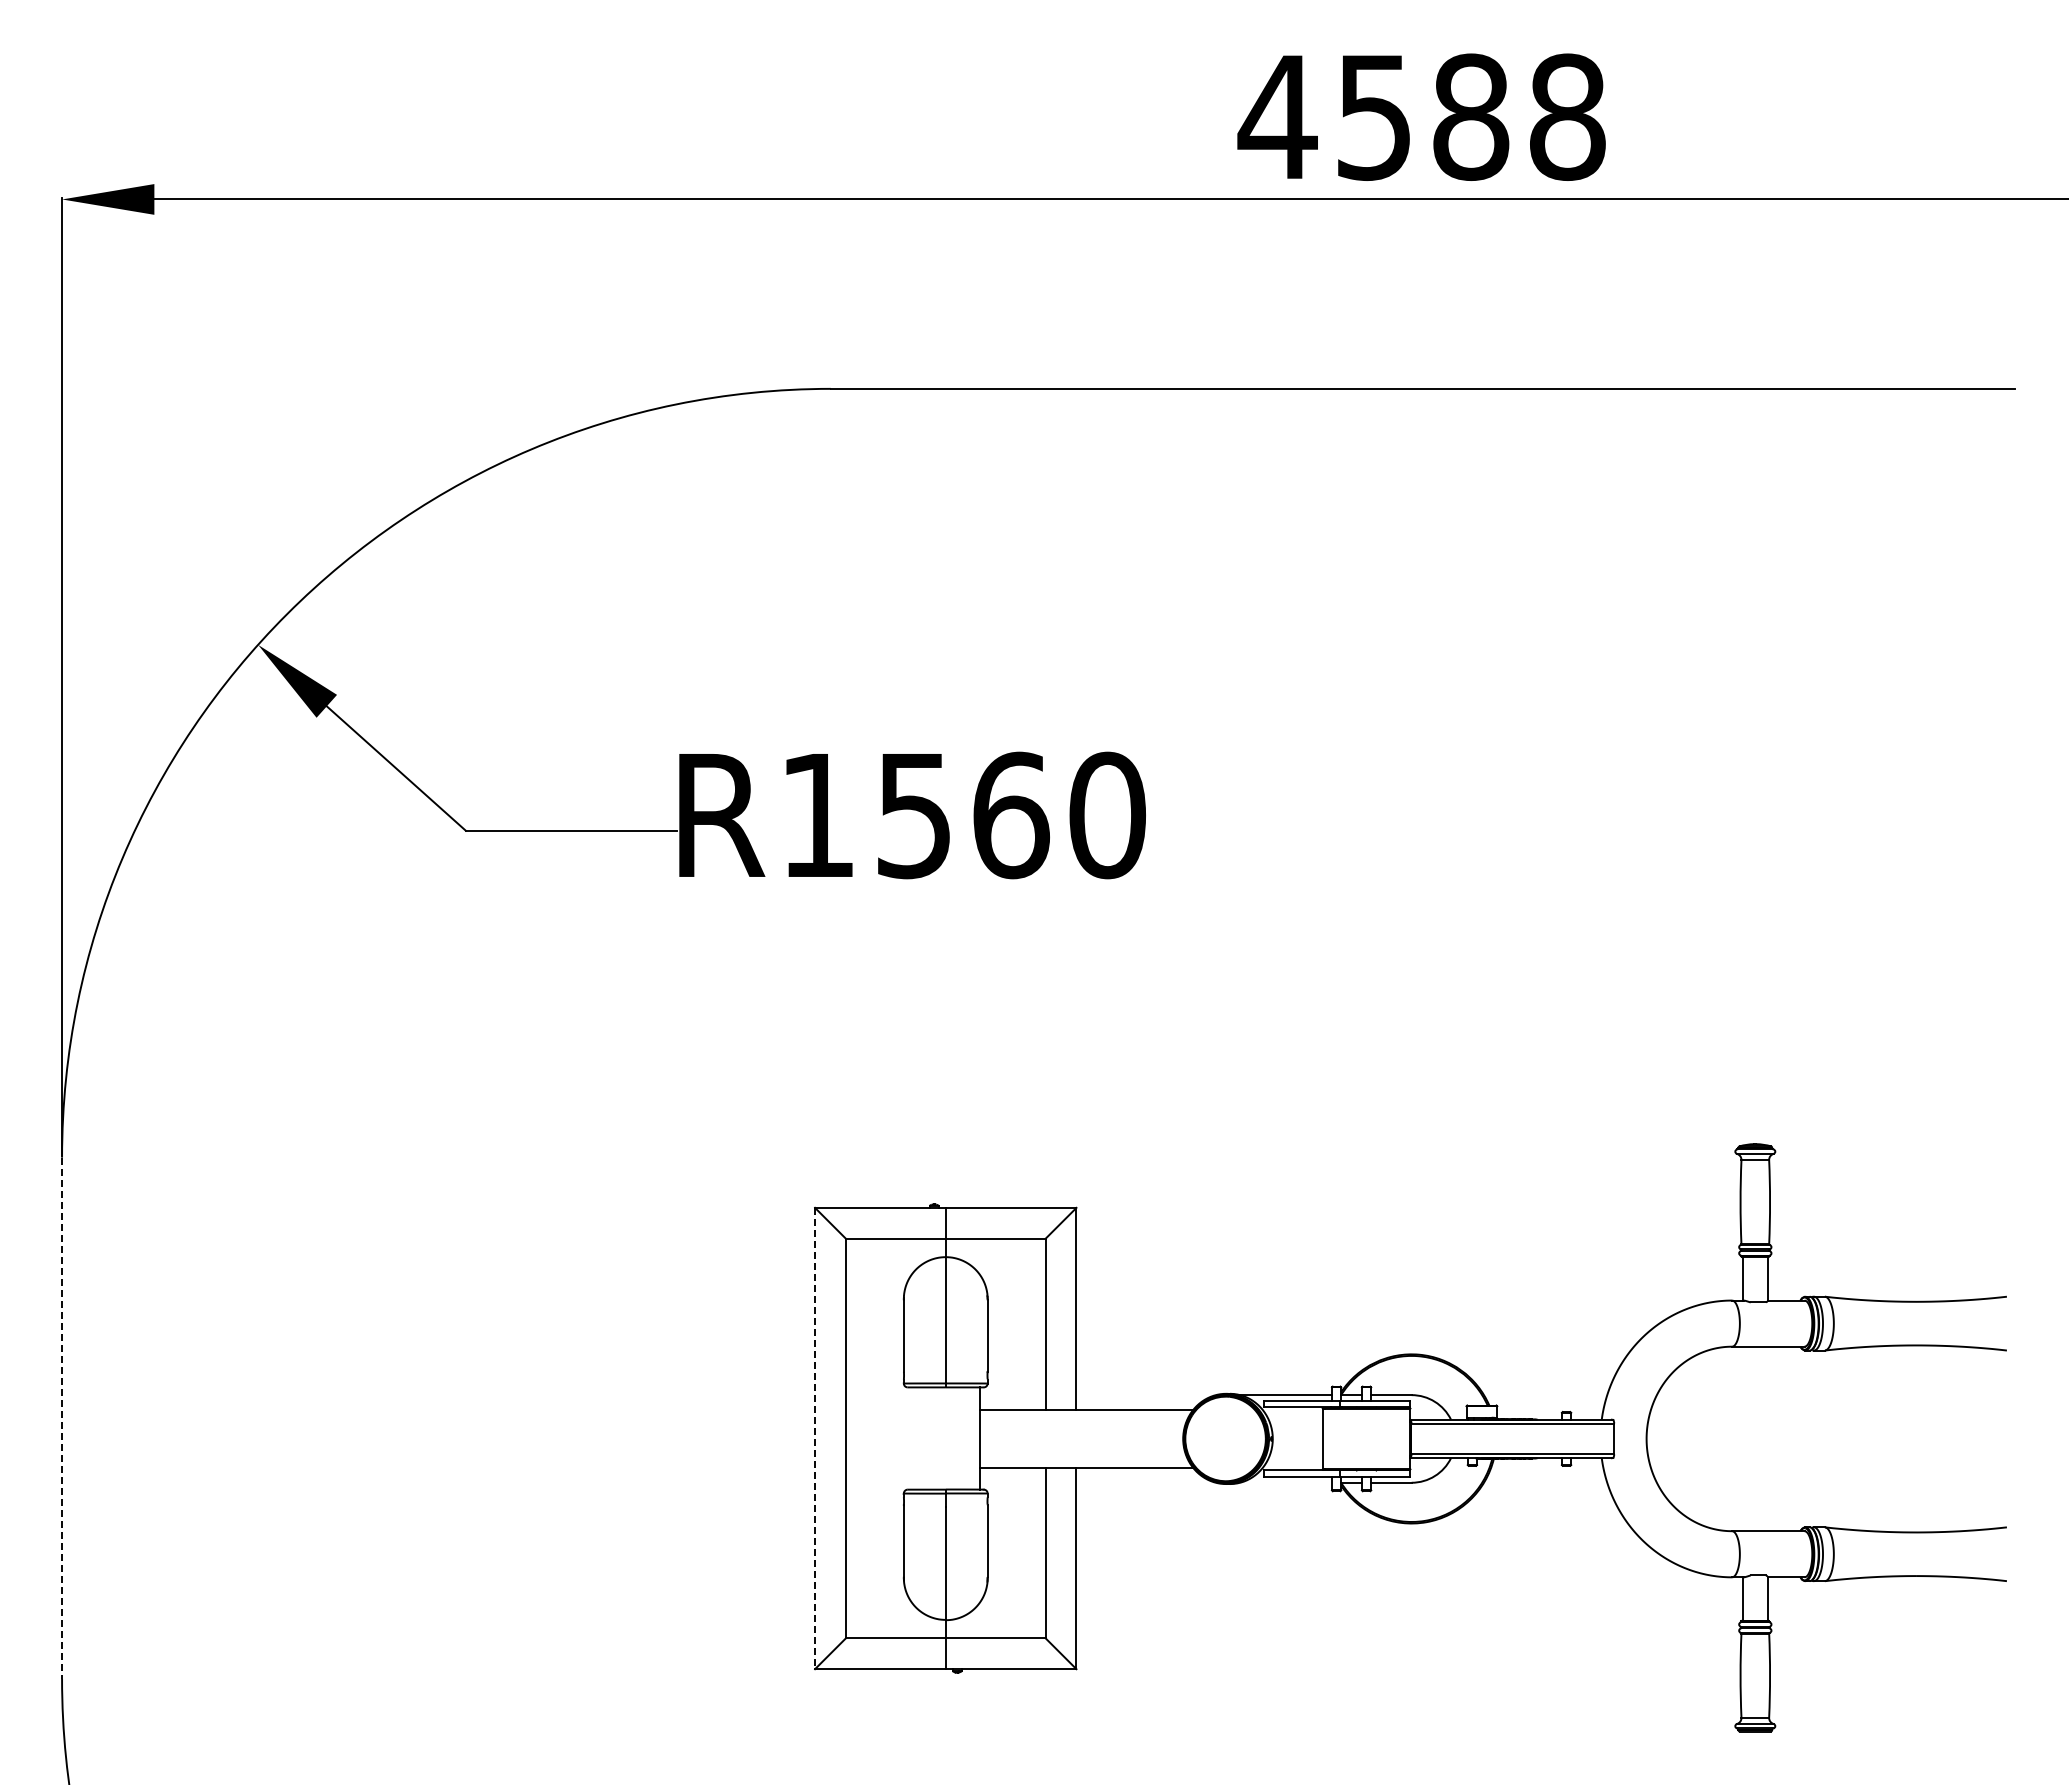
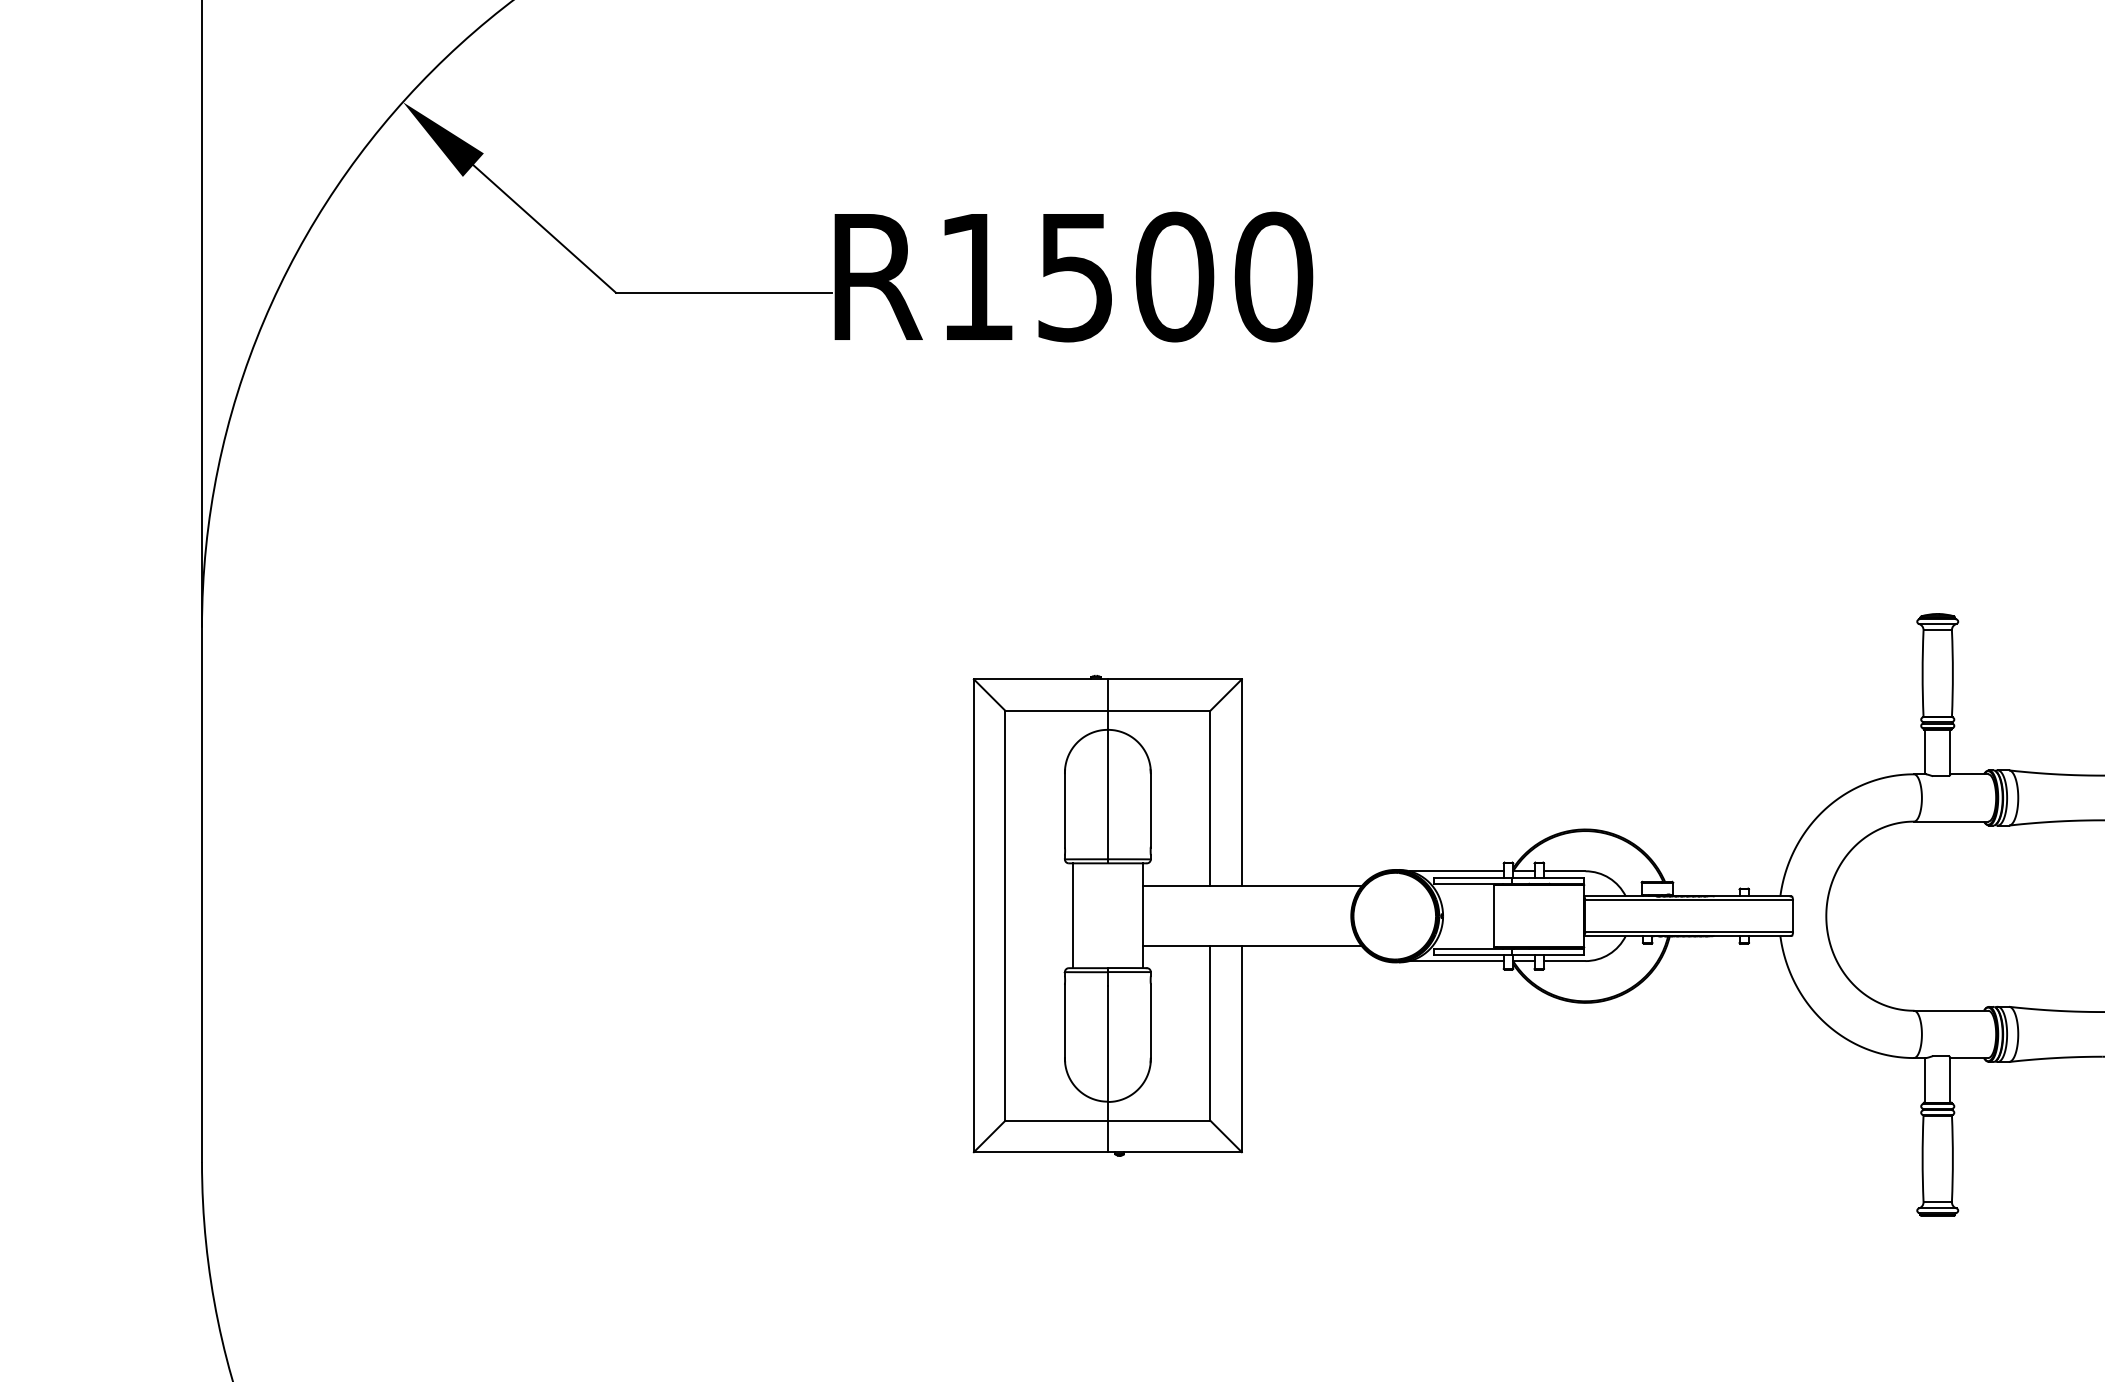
text: (1011, 815) -> (1175, 277), R1560 -> R1500
line: (62, 1418) -> (202, 895), dashed -> solid
line: (815, 1438) -> (974, 915), dashed -> solid
line: (911, 1438) -> (1072, 915), added
line: (1285, 1482) -> (1456, 960), added

